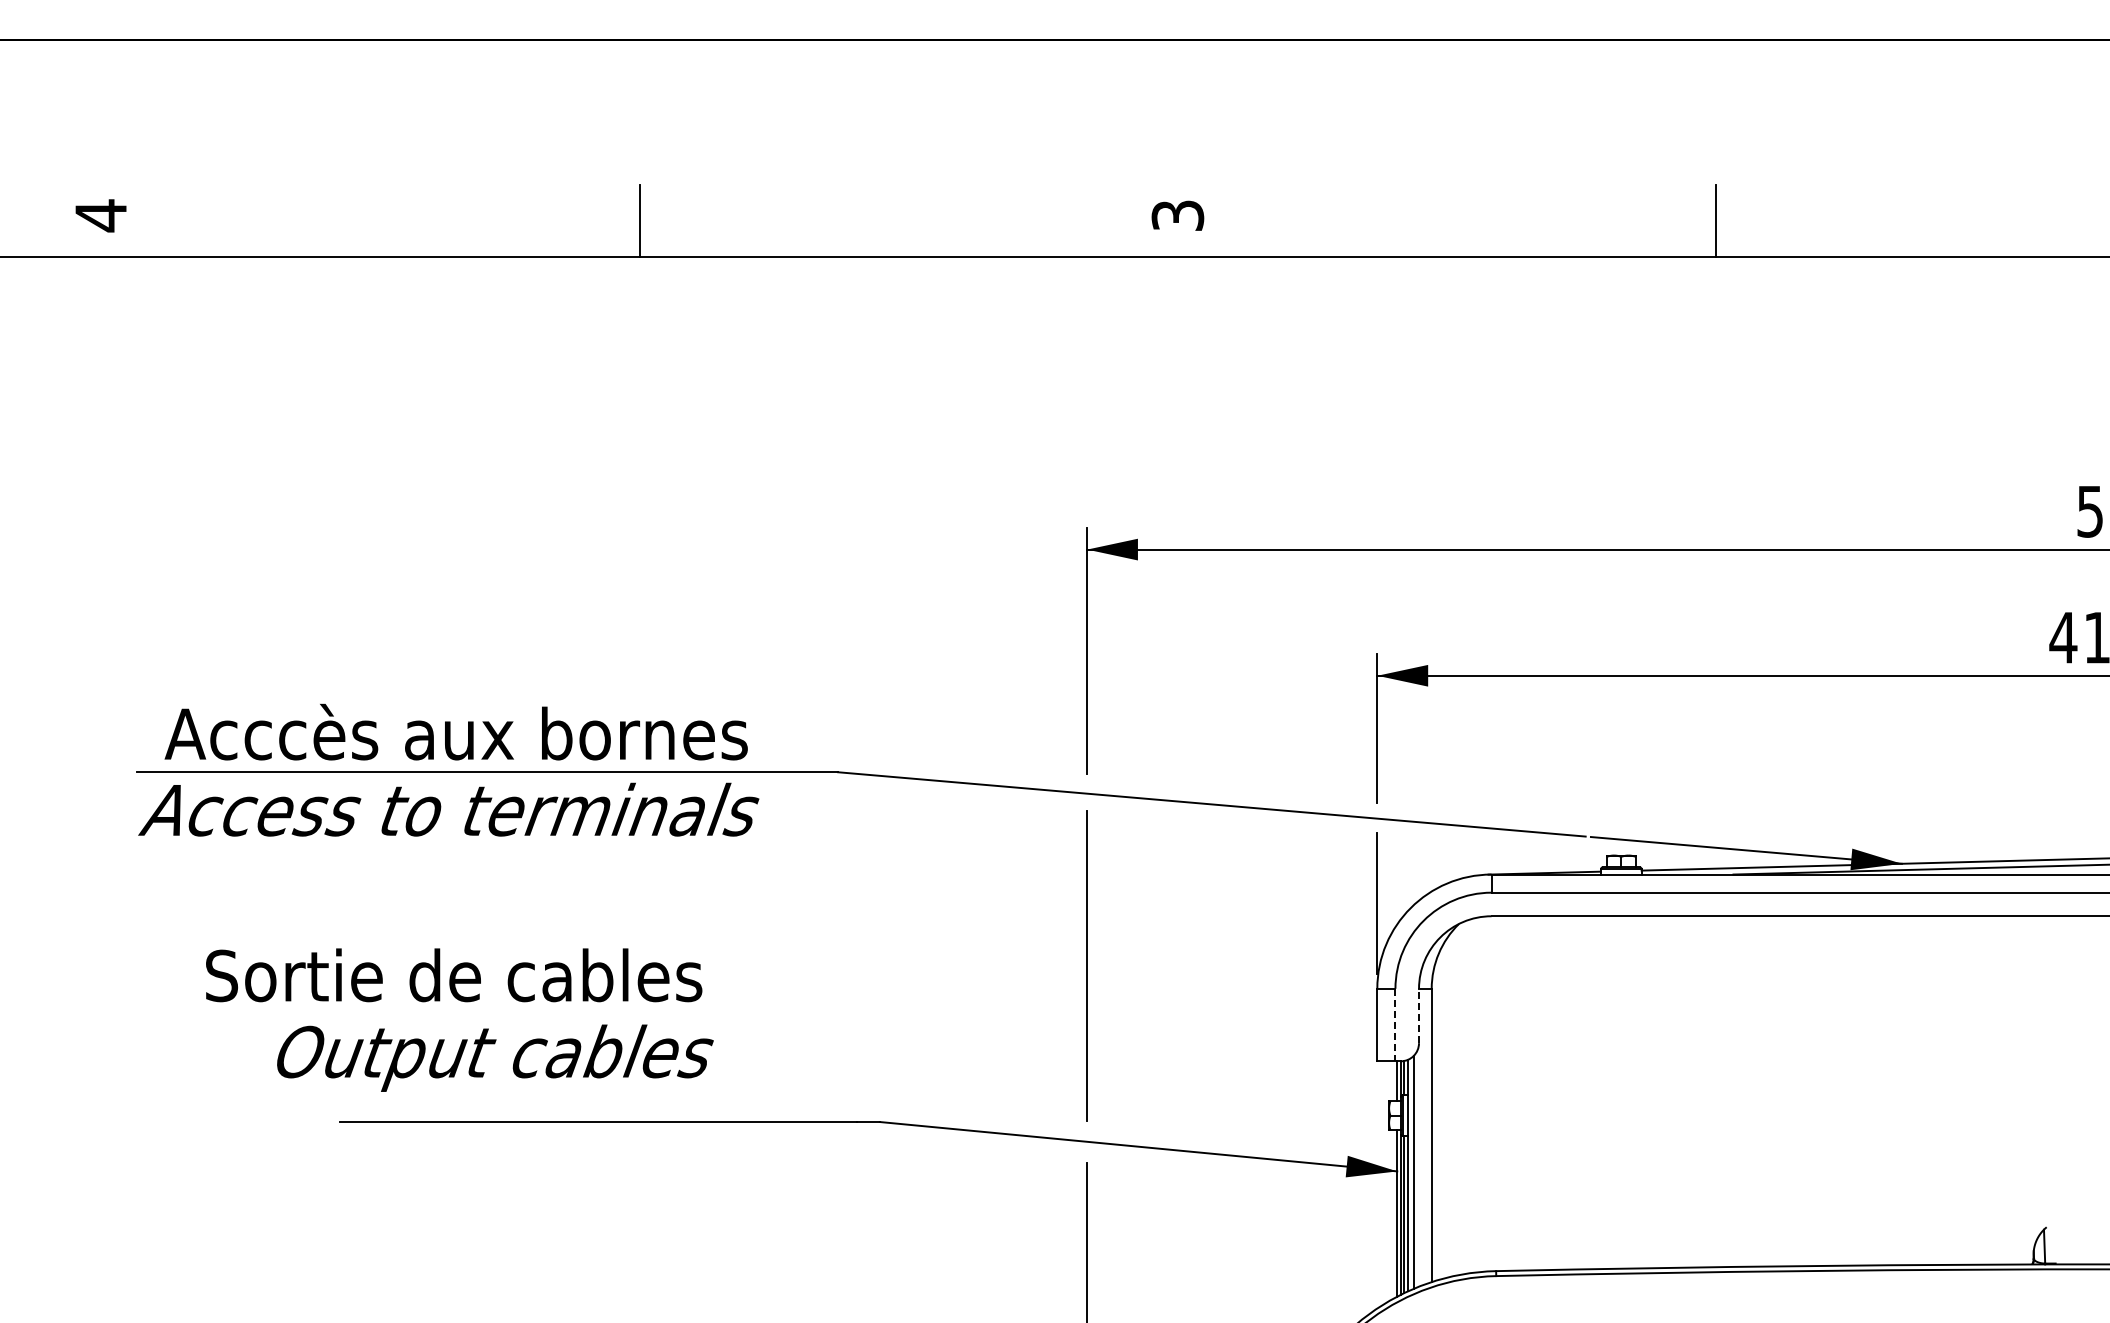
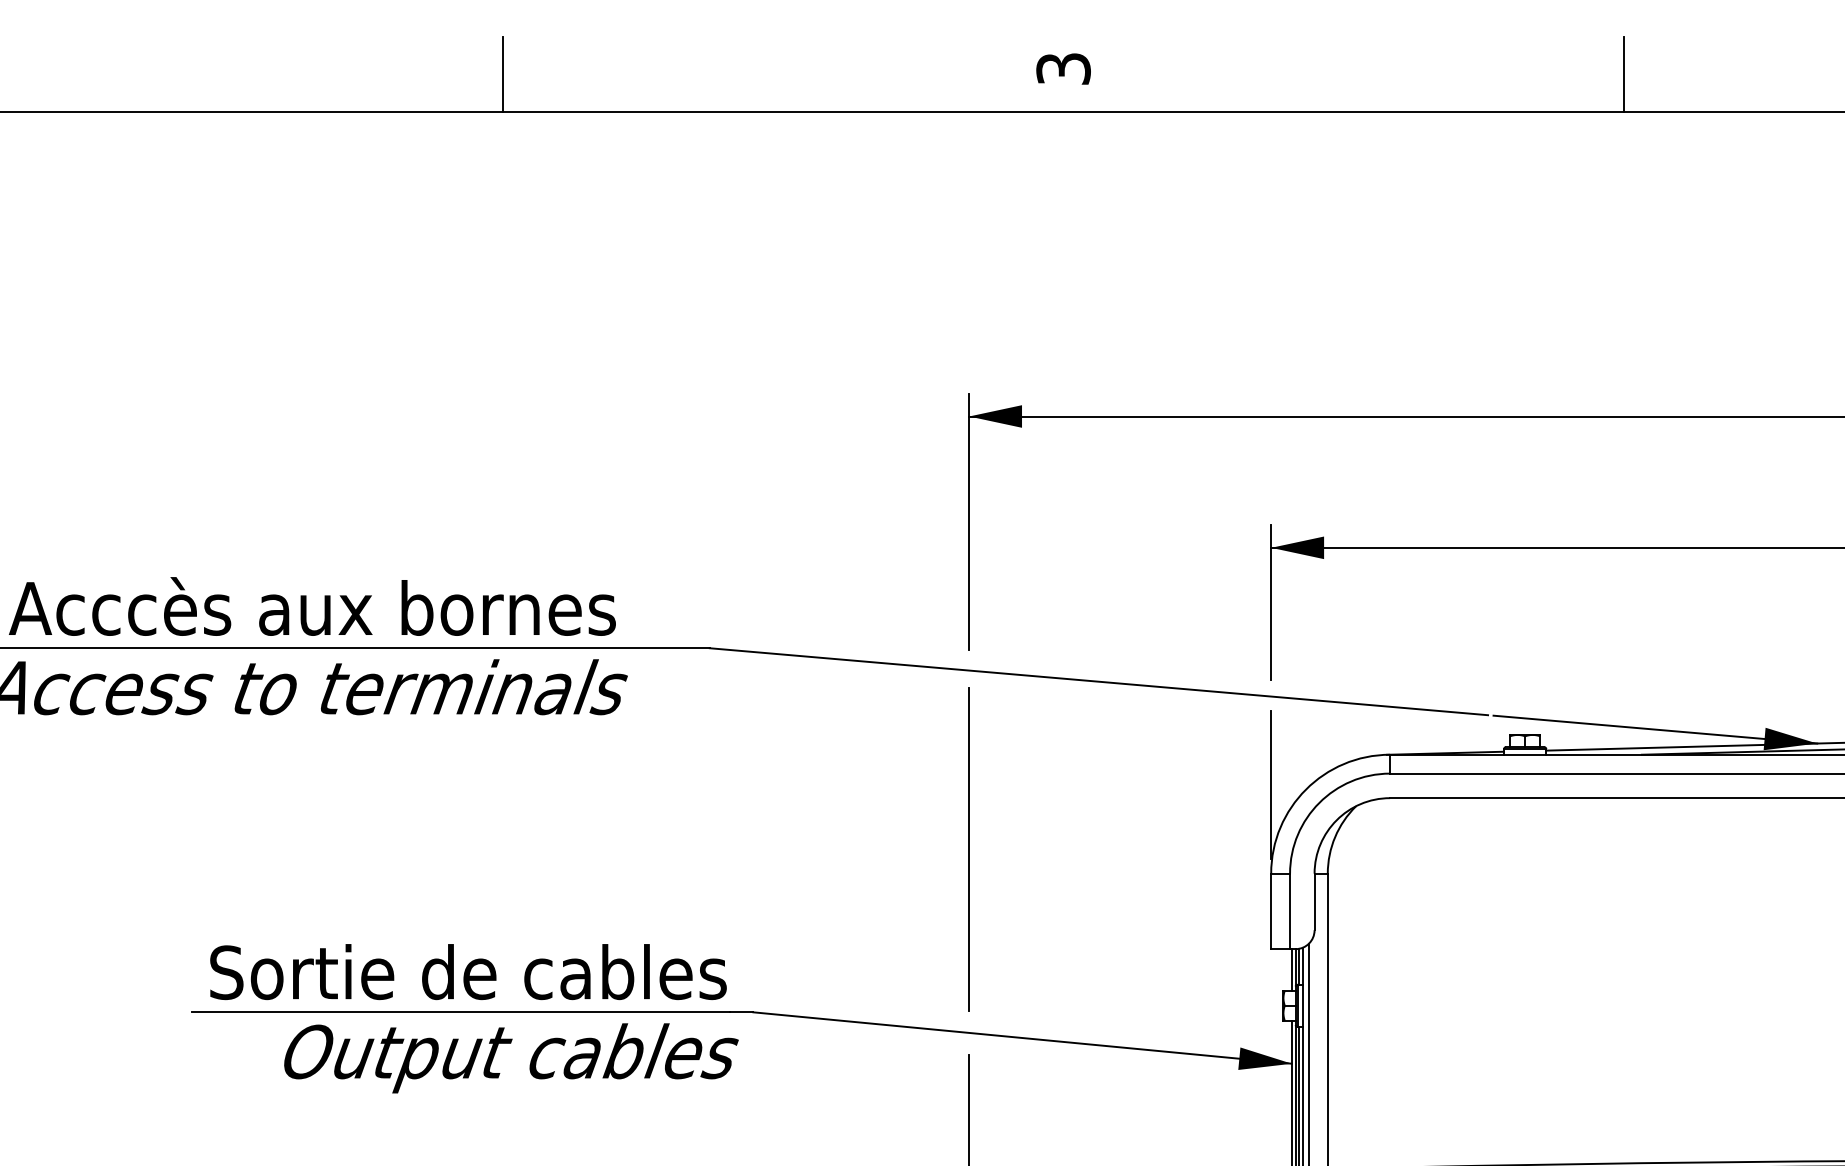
line: (1419, 1015) -> (1315, 901), dashed -> solid
text: (459, 1019) -> (474, 1018), moved
line: (1395, 1025) -> (1290, 911), dashed -> solid

